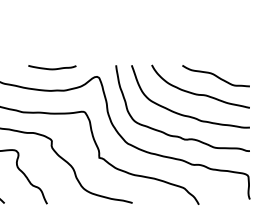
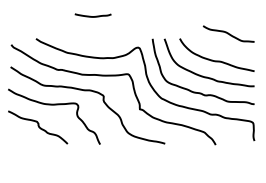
curve: (51, 68) -> (92, 16), moved
curve: (215, 75) -> (228, 33), moved

